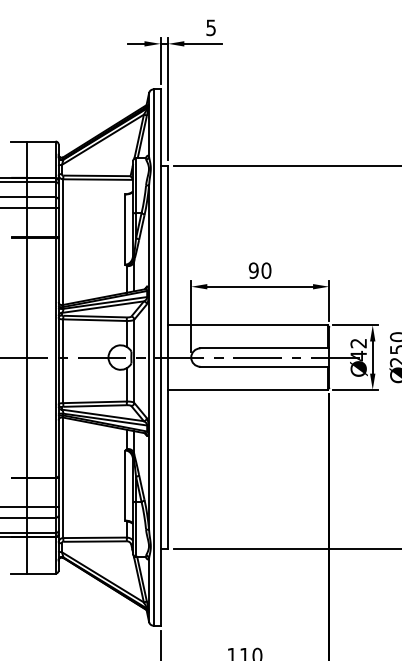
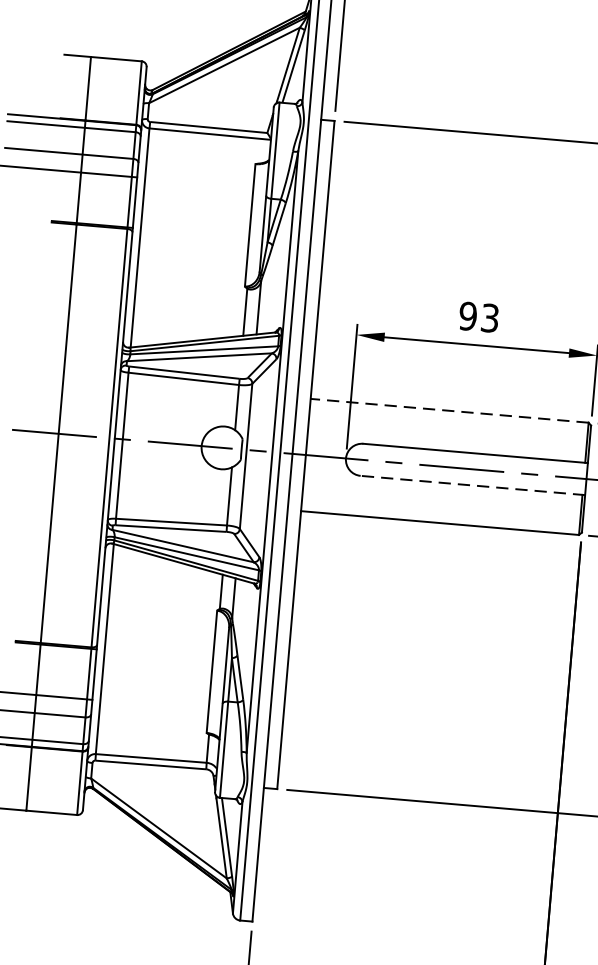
text: (266, 270) -> (490, 317), 90 -> 93
line: (247, 325) -> (448, 410), solid -> dashed
line: (264, 366) -> (472, 484), solid -> dashed

